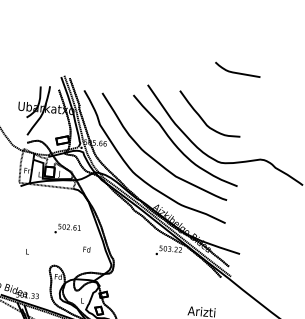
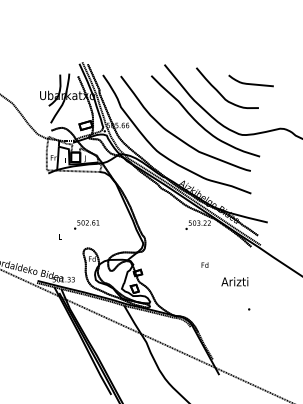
curve: (236, 72) -> (250, 83), moved
text: (67, 228) -> (86, 224), moved
text: (86, 248) -> (204, 264), moved

